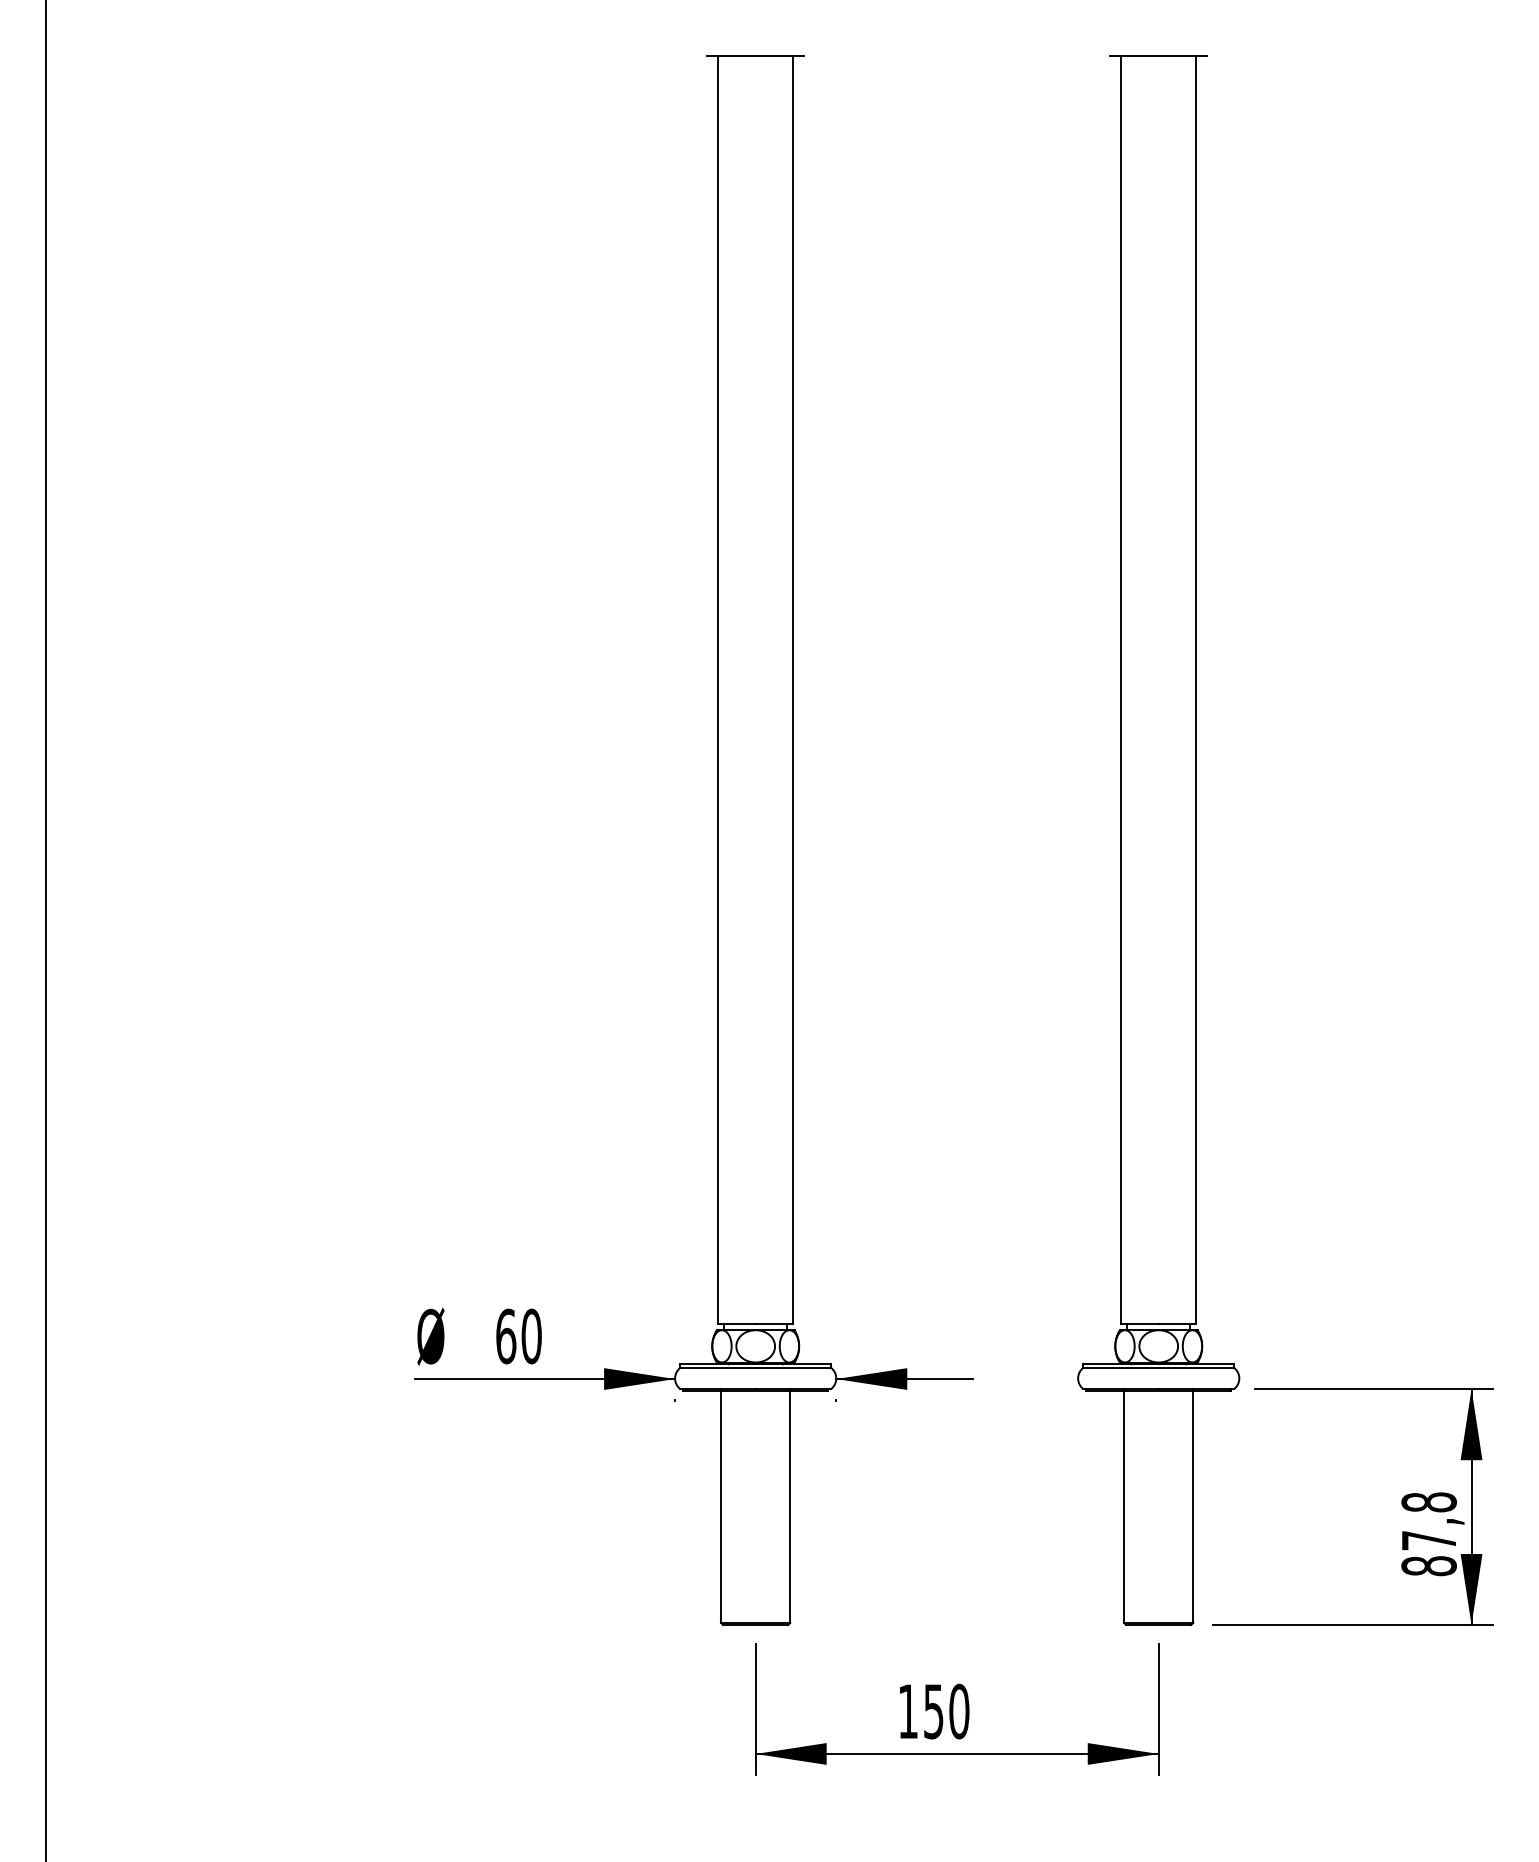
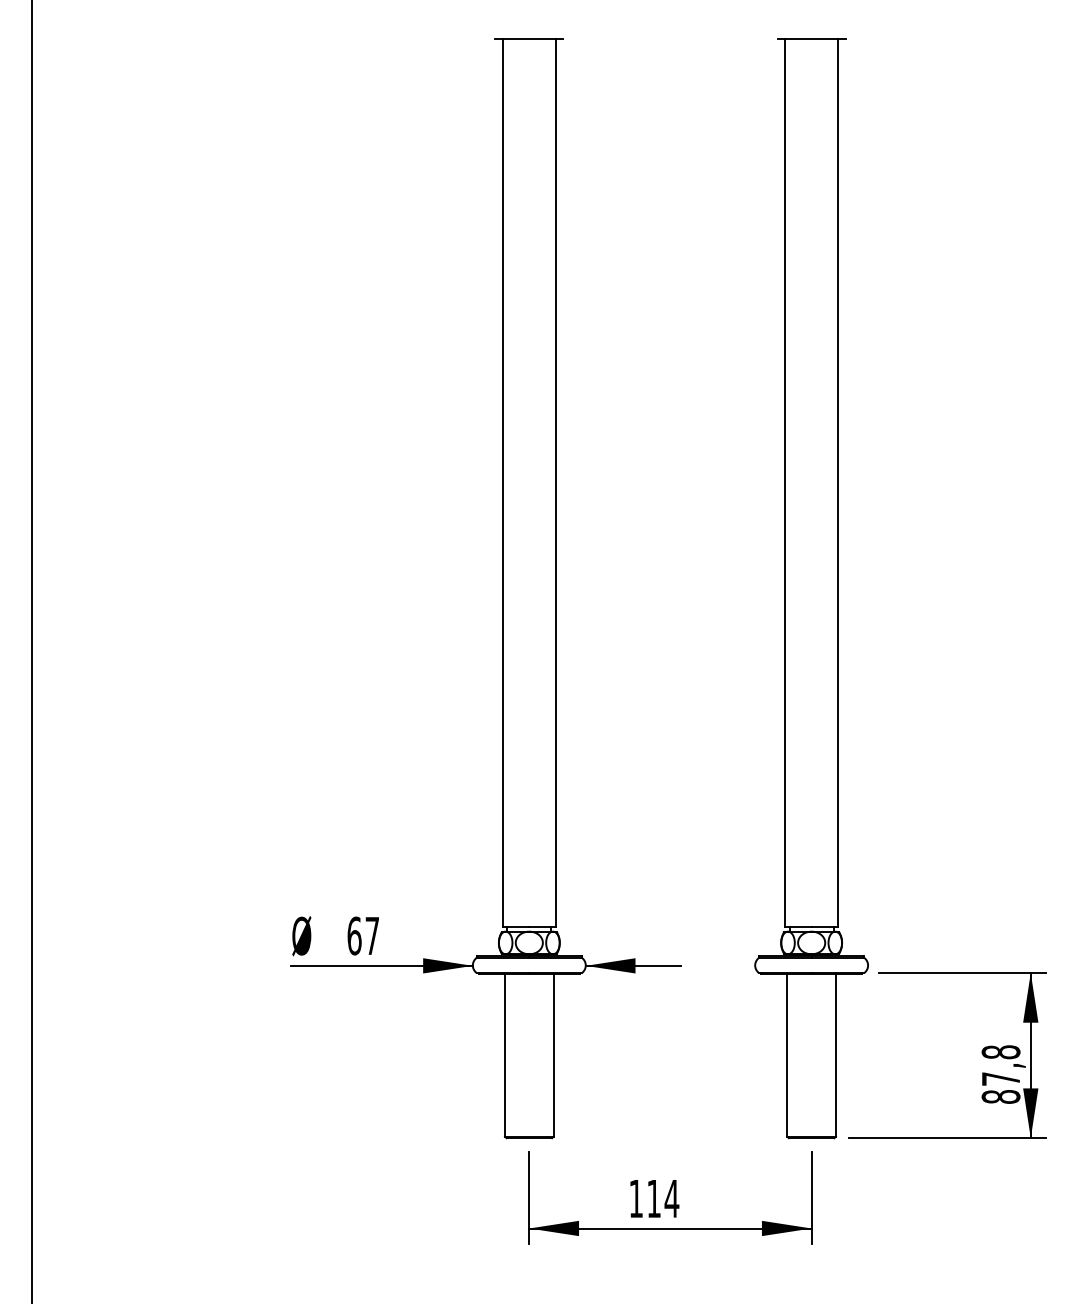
text: (531, 1336) -> (372, 936), 60 -> 67
text: (946, 1711) -> (662, 1198), 150 -> 114

